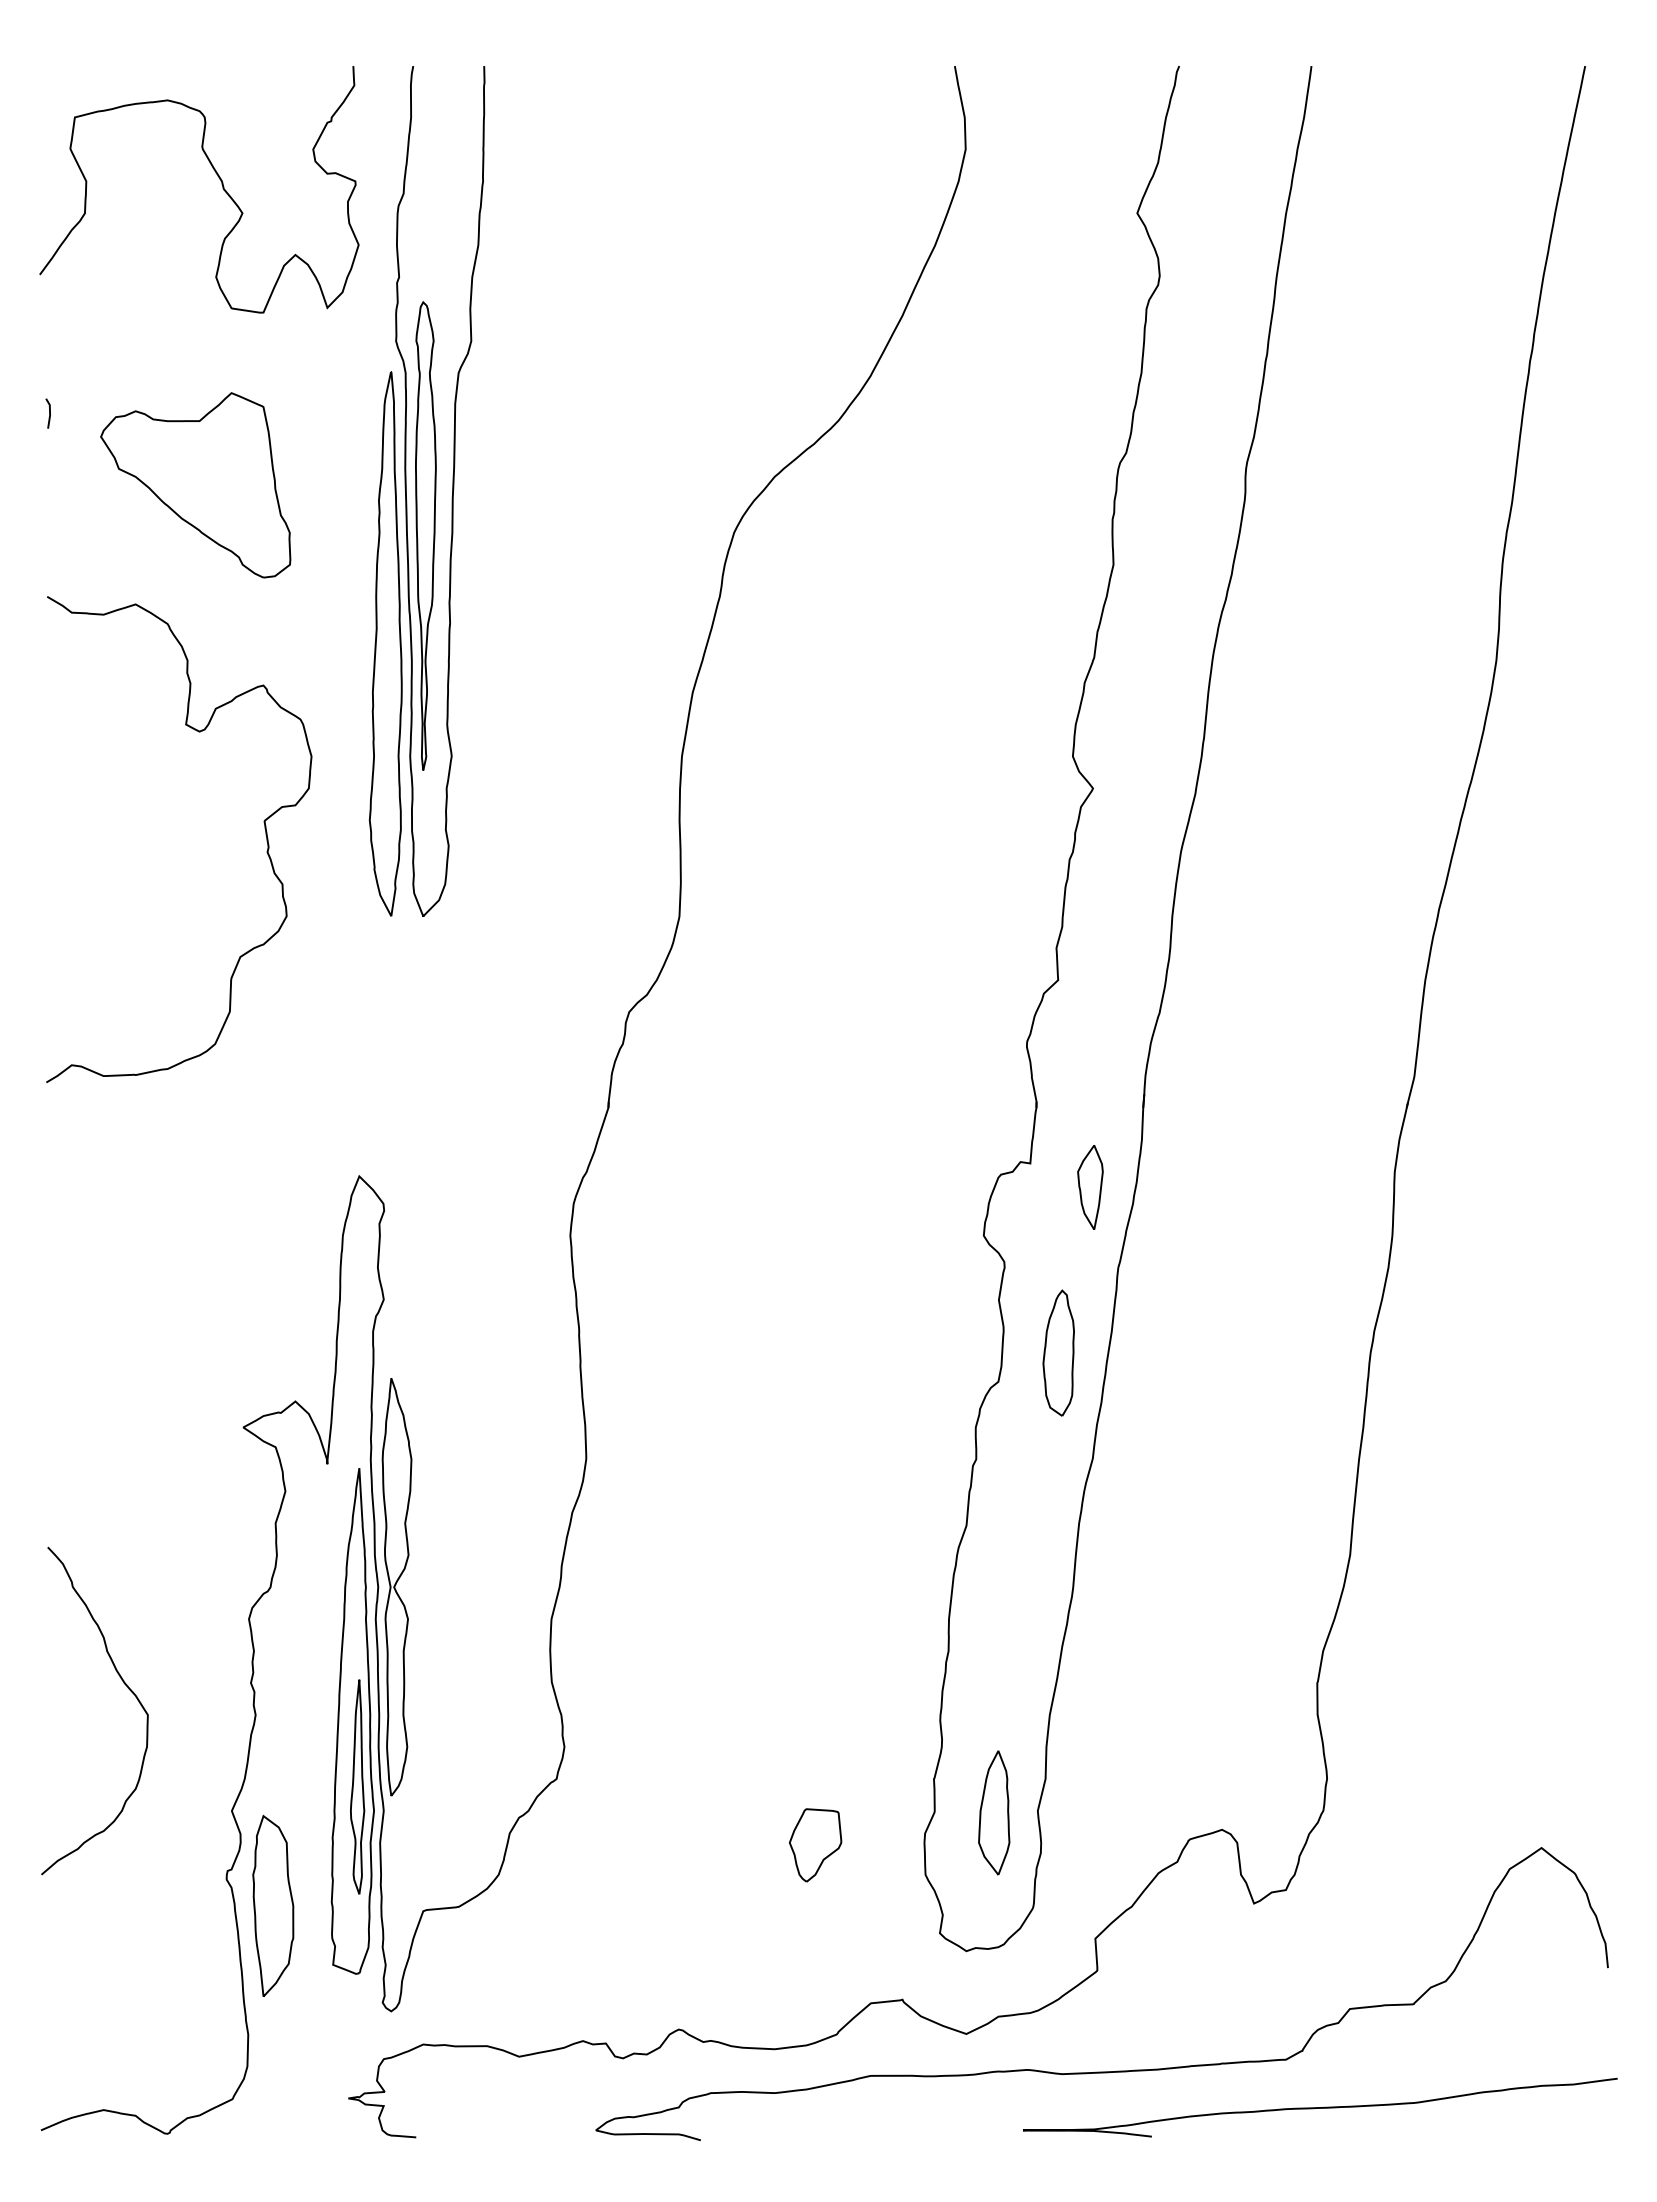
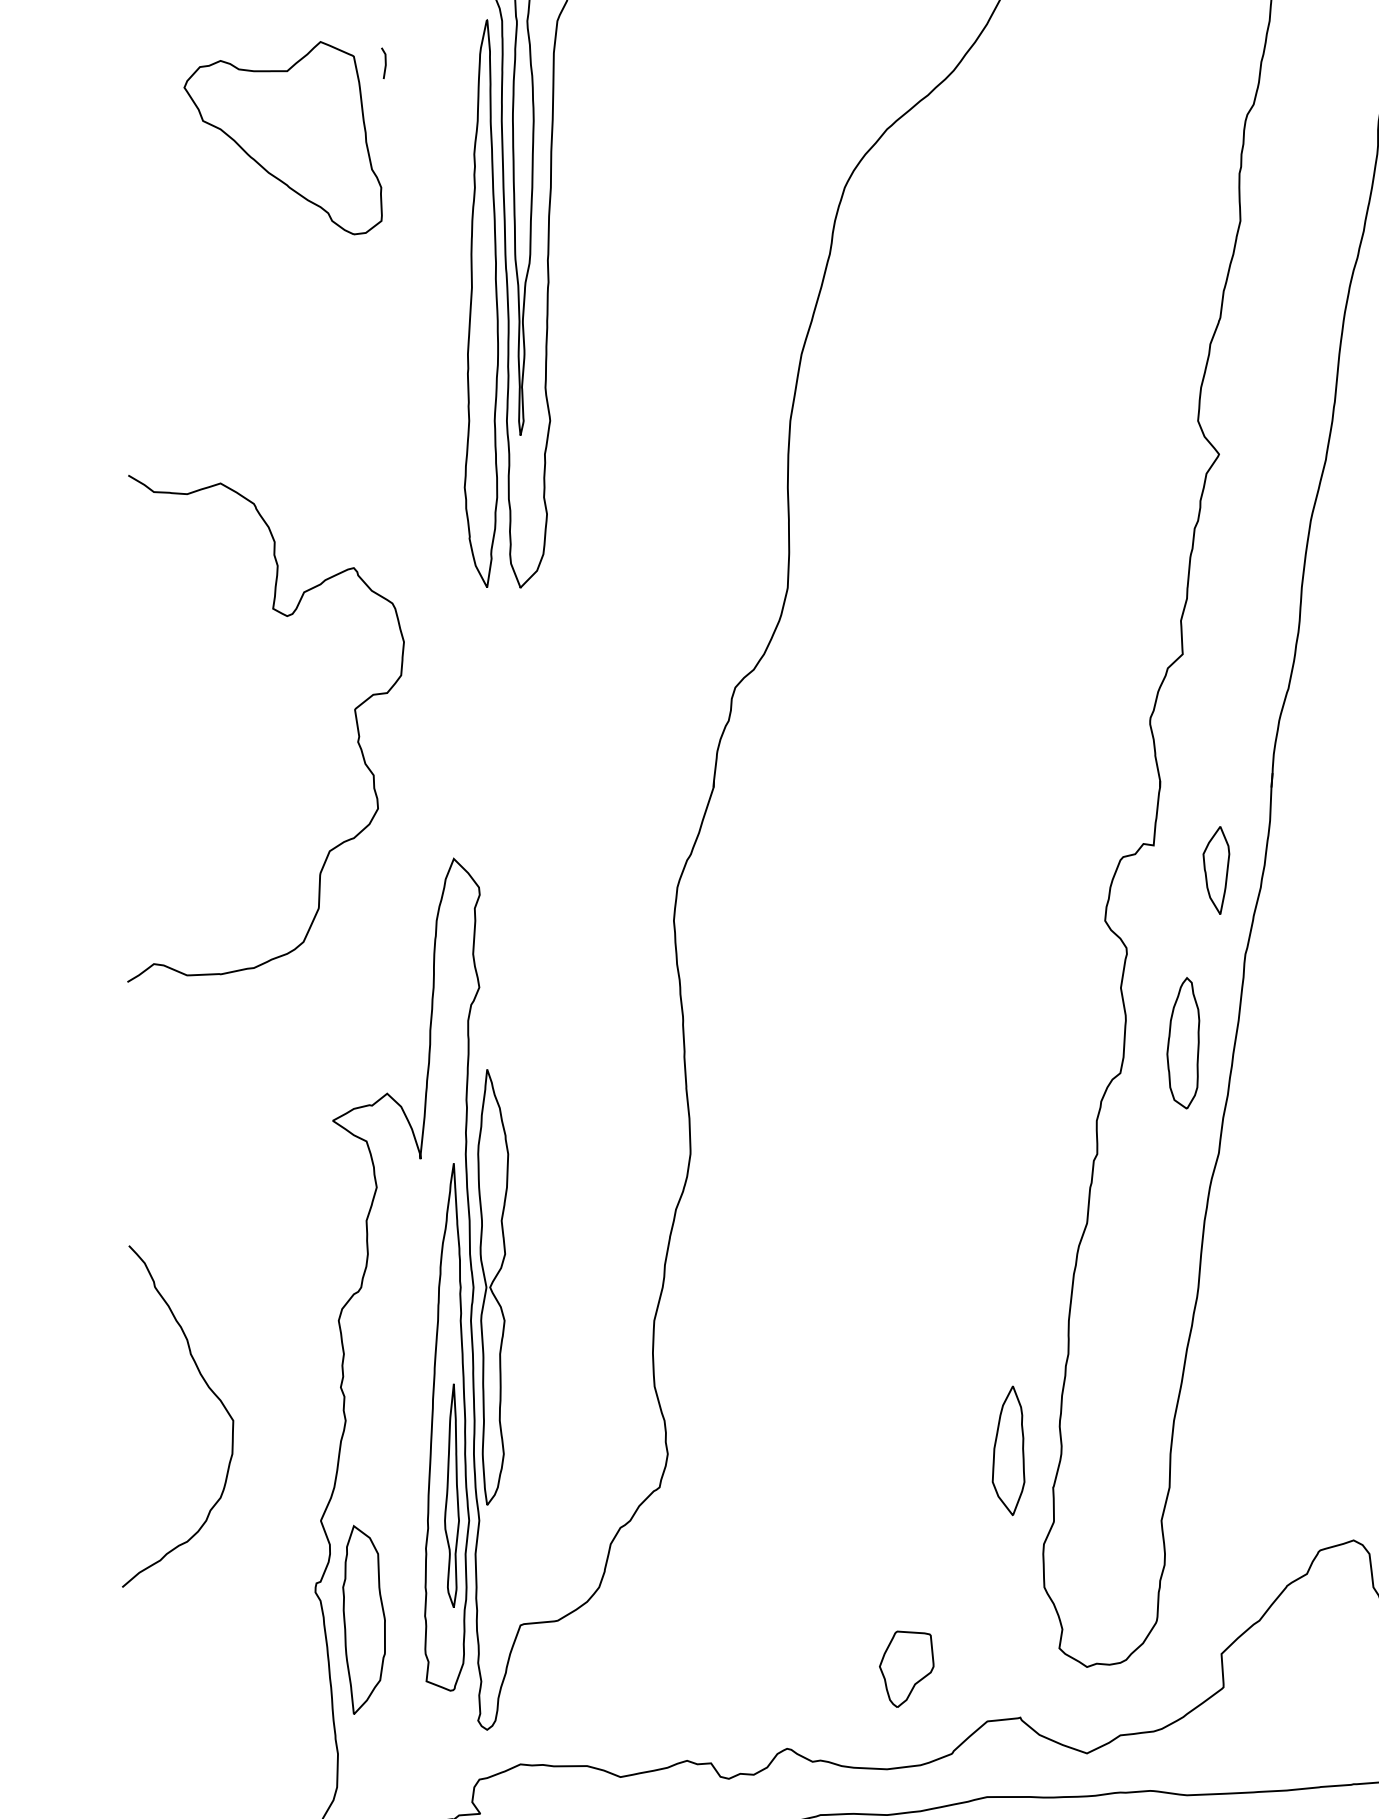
line: (49, 413) -> (385, 63), moved
curve: (263, 822) -> (353, 710), moved
part: (994, 1812) -> (1008, 1450), moved
part: (815, 1845) -> (906, 1669), moved

